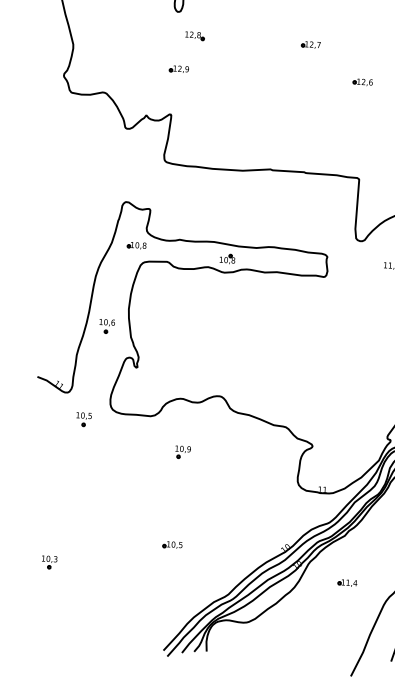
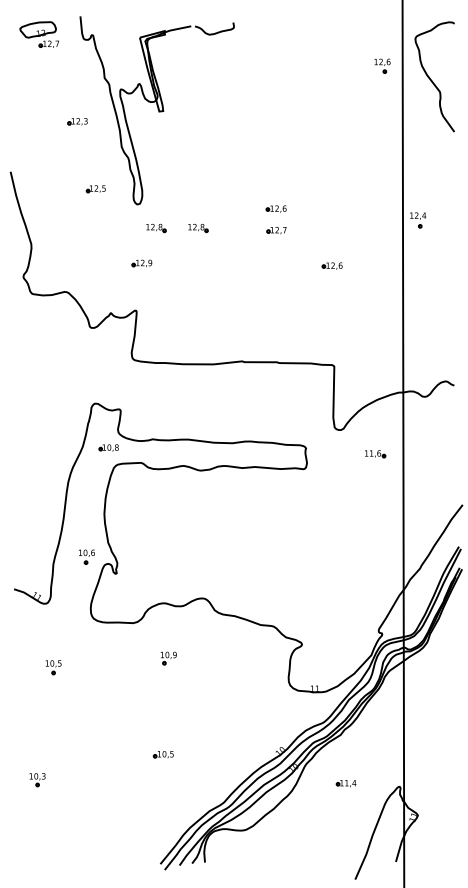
part: (311, 23) -> (275, 208), added
part: (235, 38) -> (198, 228), added
part: (227, 258) -> (203, 455), removed
part: (106, 325) -> (86, 556), moved
part: (83, 419) -> (53, 667), moved

